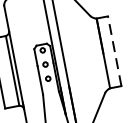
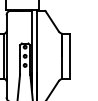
line: (114, 50) -> (69, 55), dashed -> solid

